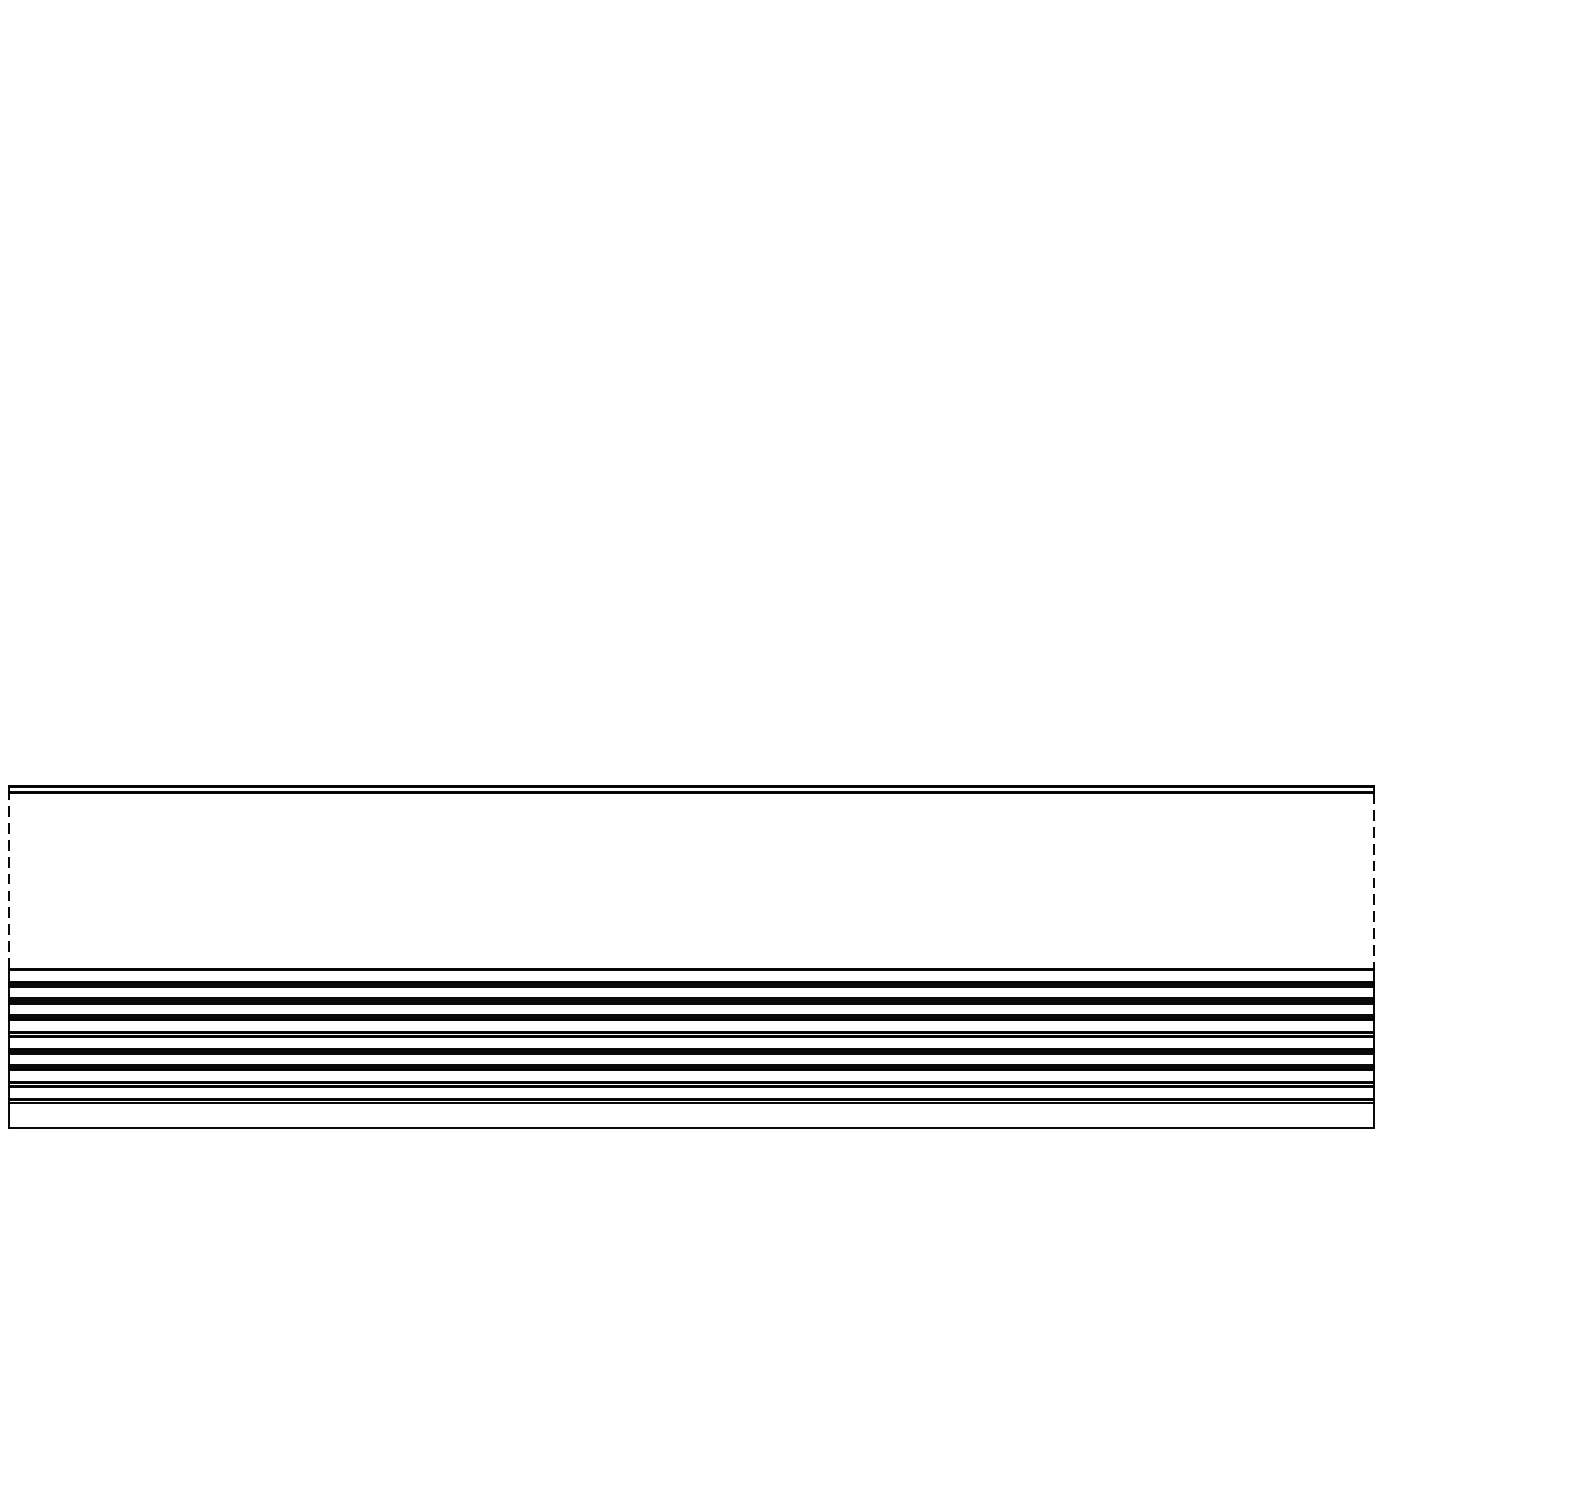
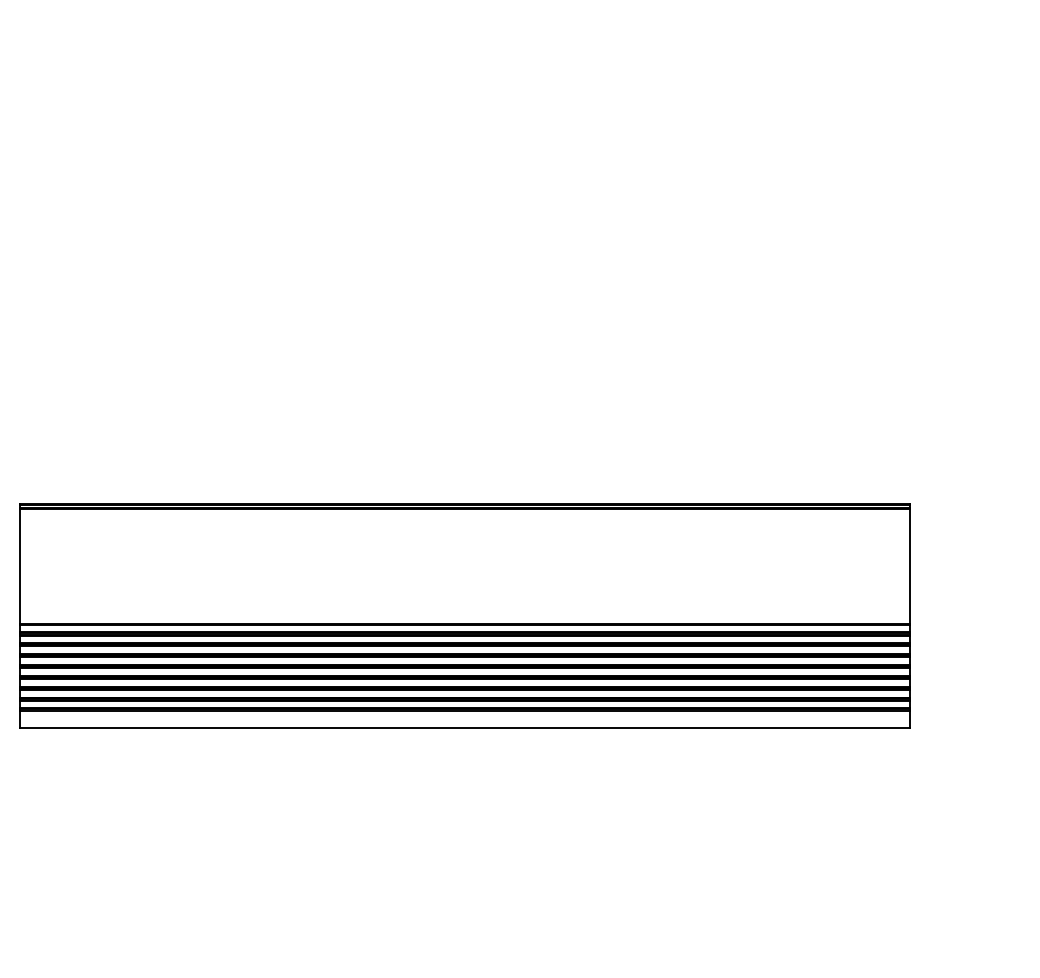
line: (8, 879) -> (19, 565), dashed -> solid
line: (1374, 881) -> (910, 566), dashed -> solid

